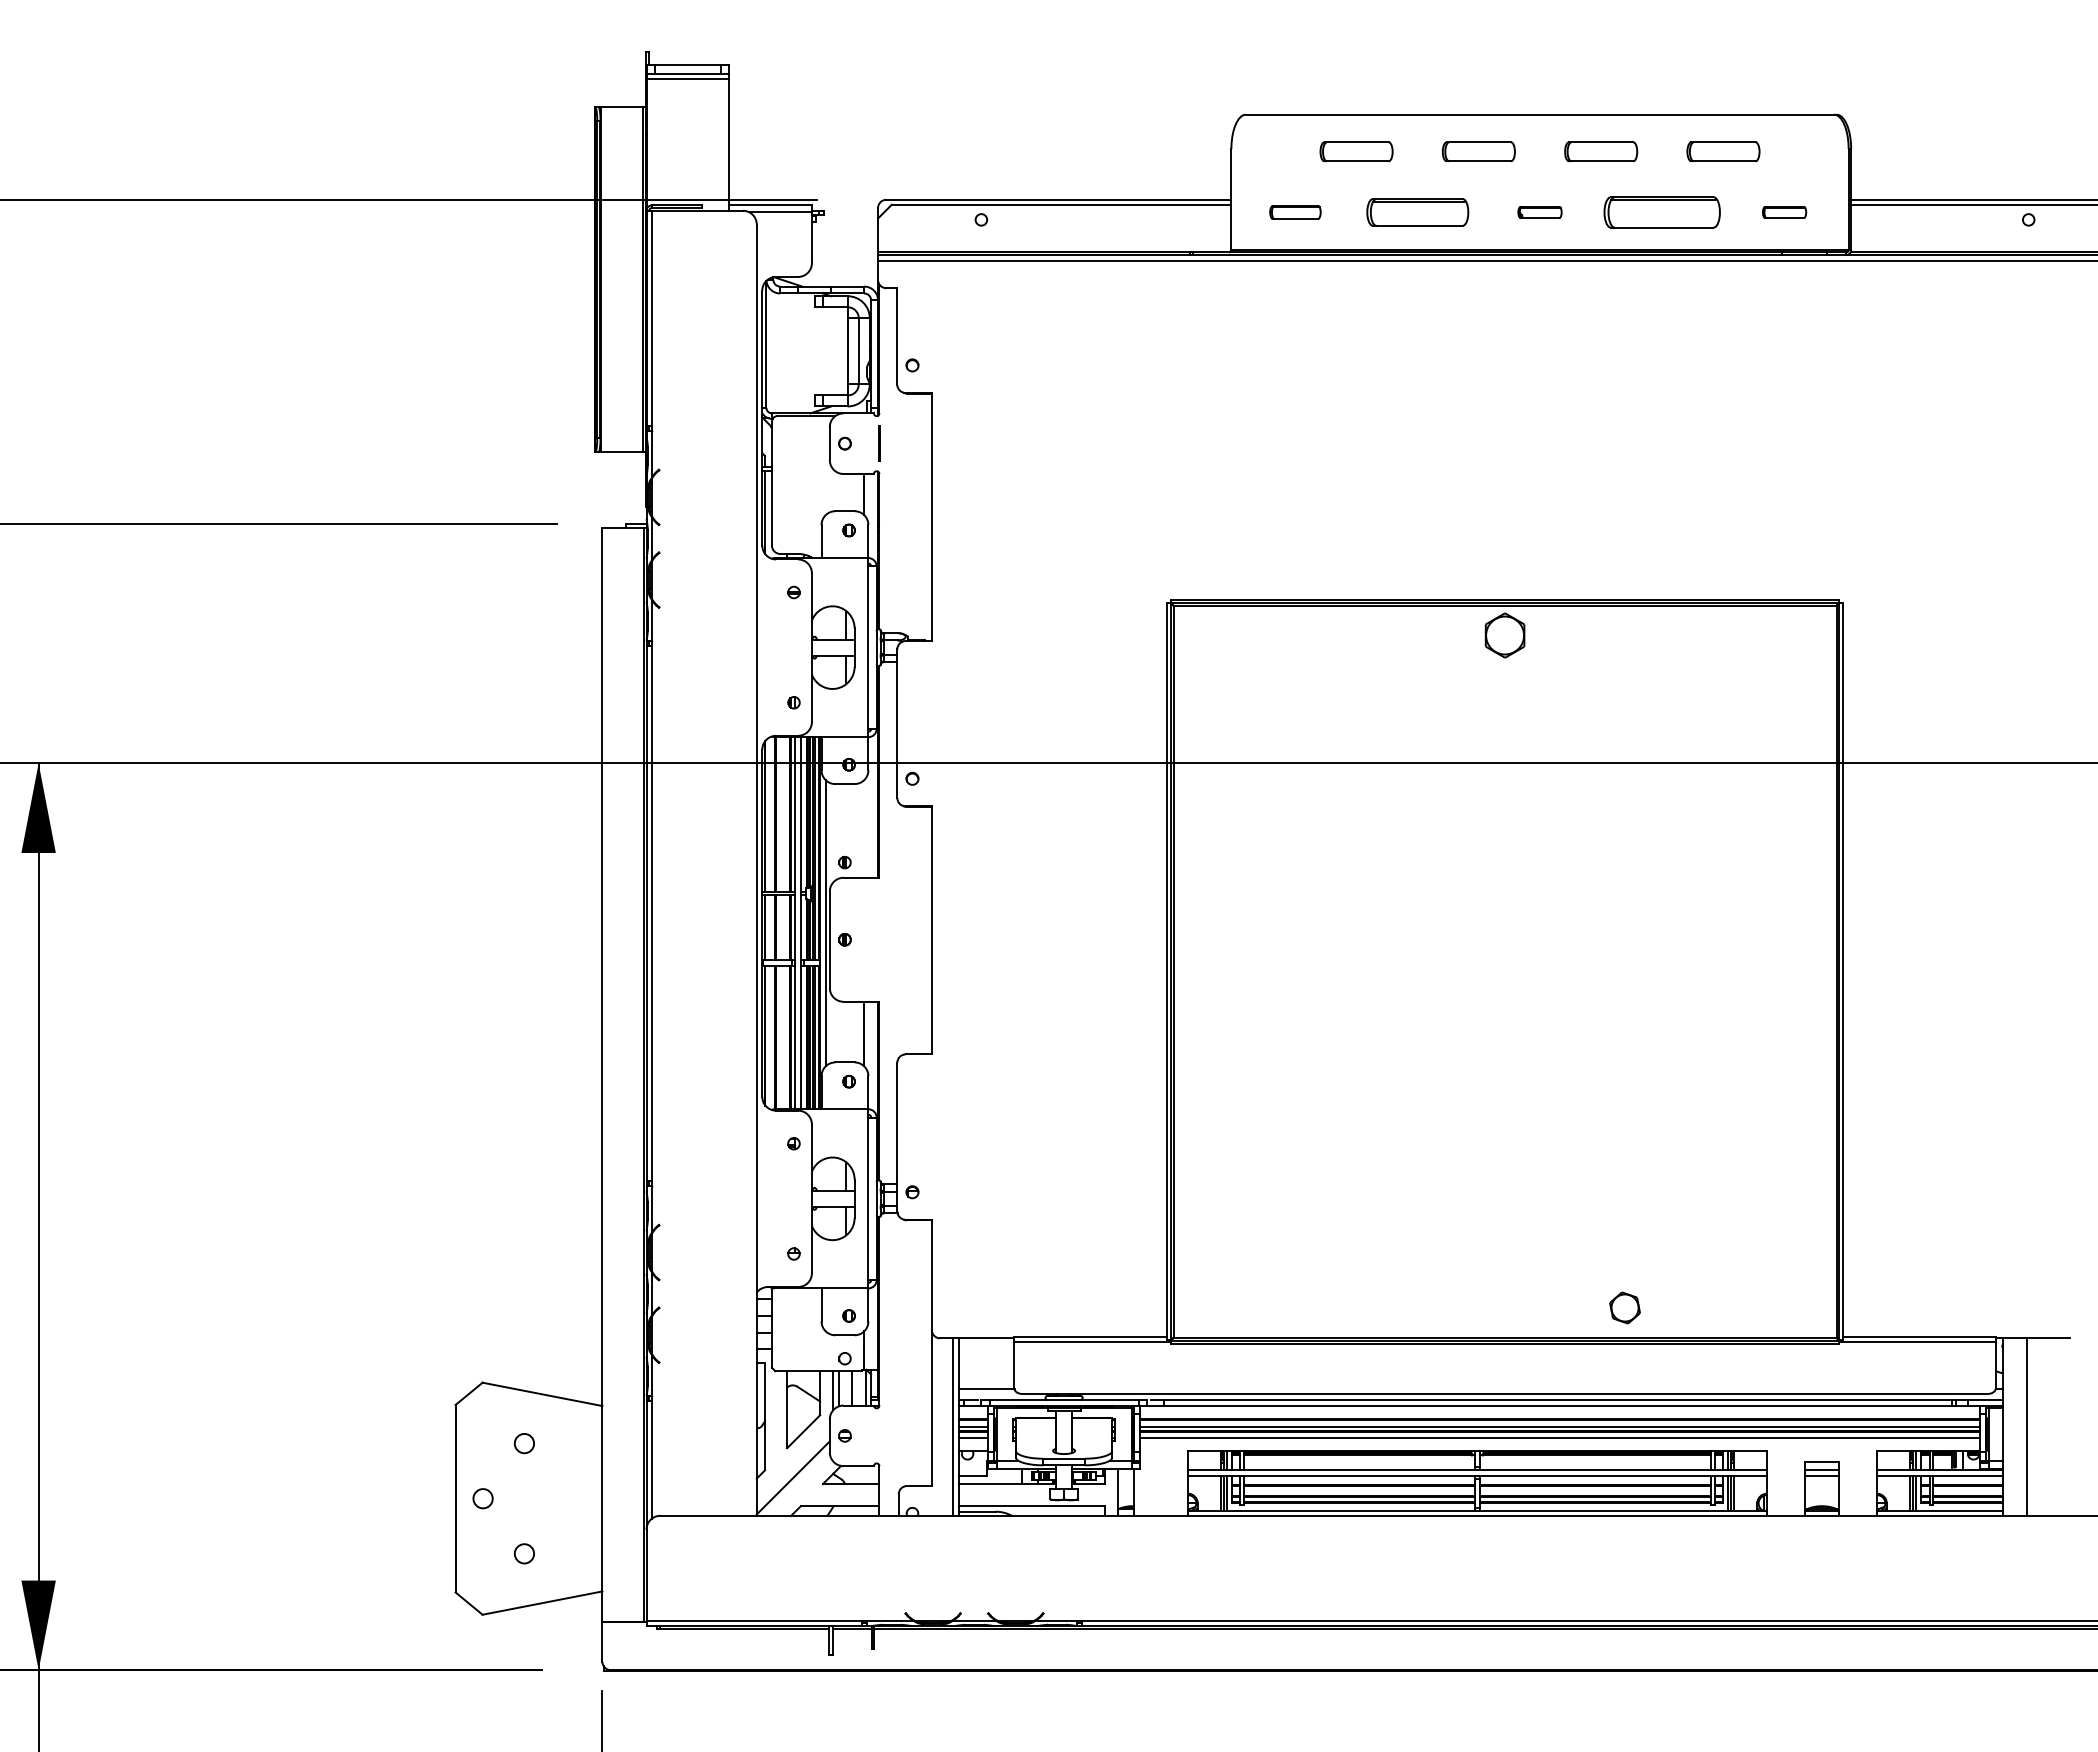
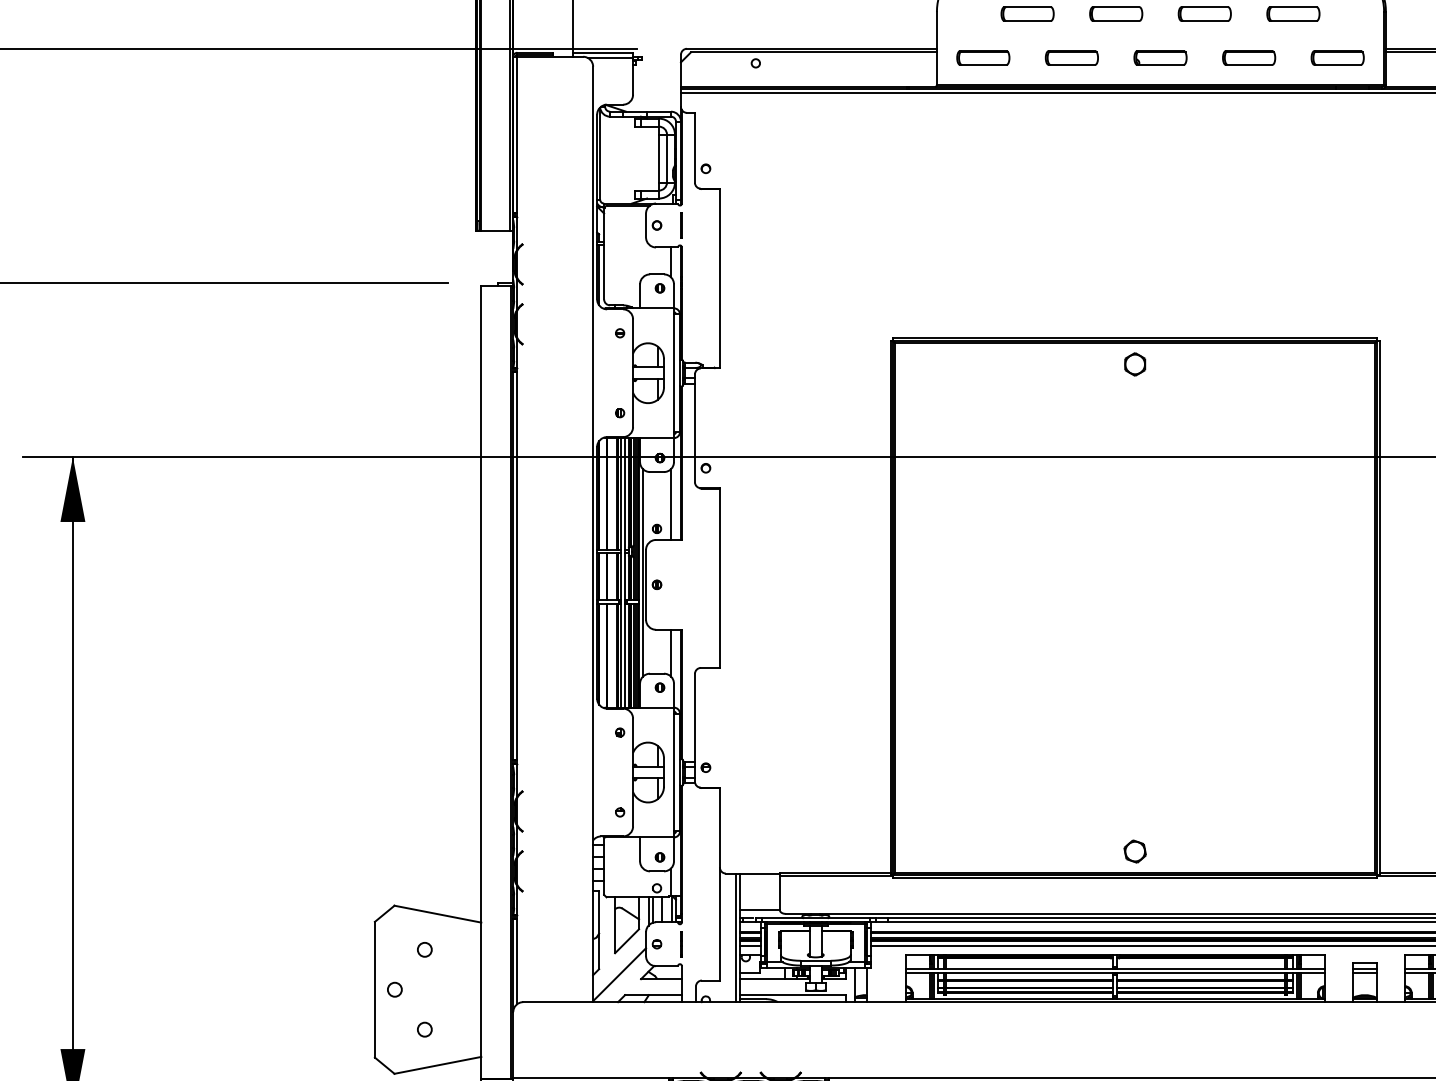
part: (1295, 212) -> (983, 58), size x1.43
part: (1417, 212) -> (1071, 58), size x0.71
part: (1539, 212) -> (1160, 58), size x1.67
part: (1662, 212) -> (1249, 58), size x0.62
part: (1784, 212) -> (1337, 58), size x1.67
part: (1504, 635) -> (1134, 364), size x0.71
line: (864, 828) -> (671, 504), added
part: (1624, 1307) -> (1134, 851), moved
line: (879, 1435) -> (682, 943), added

